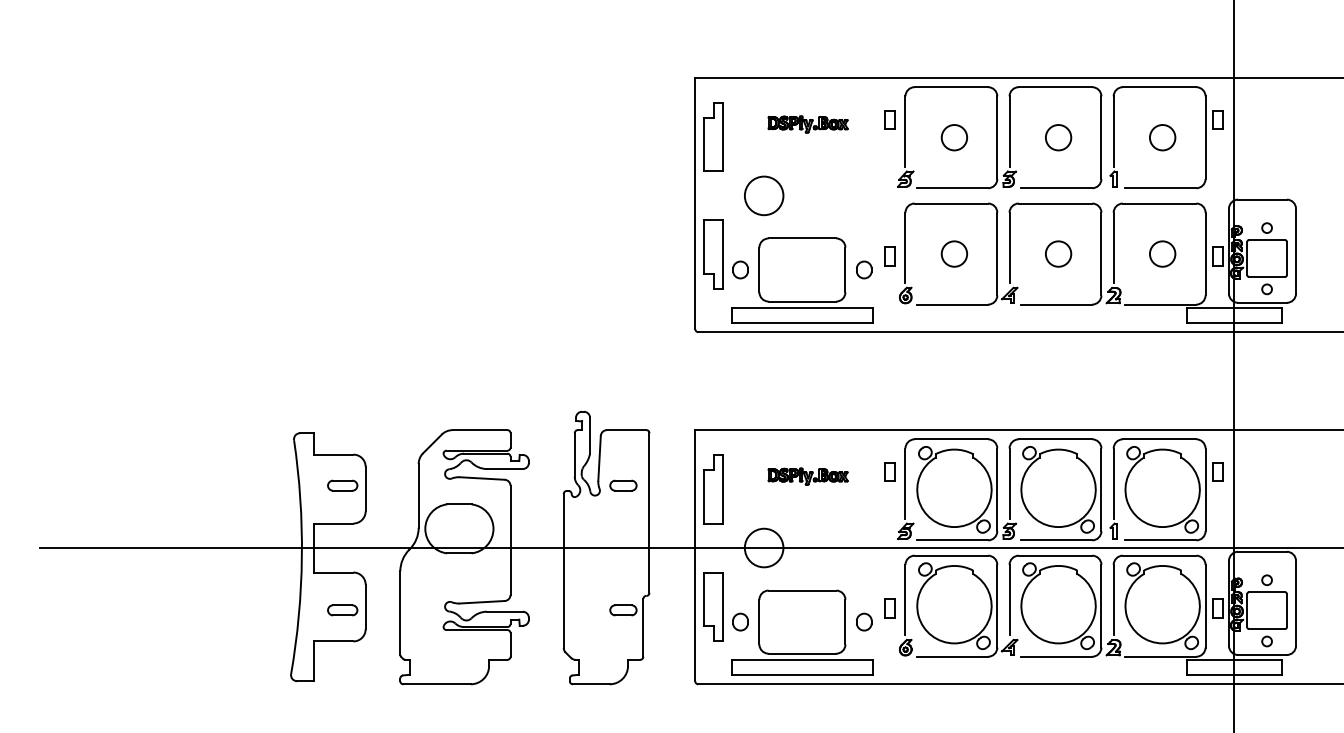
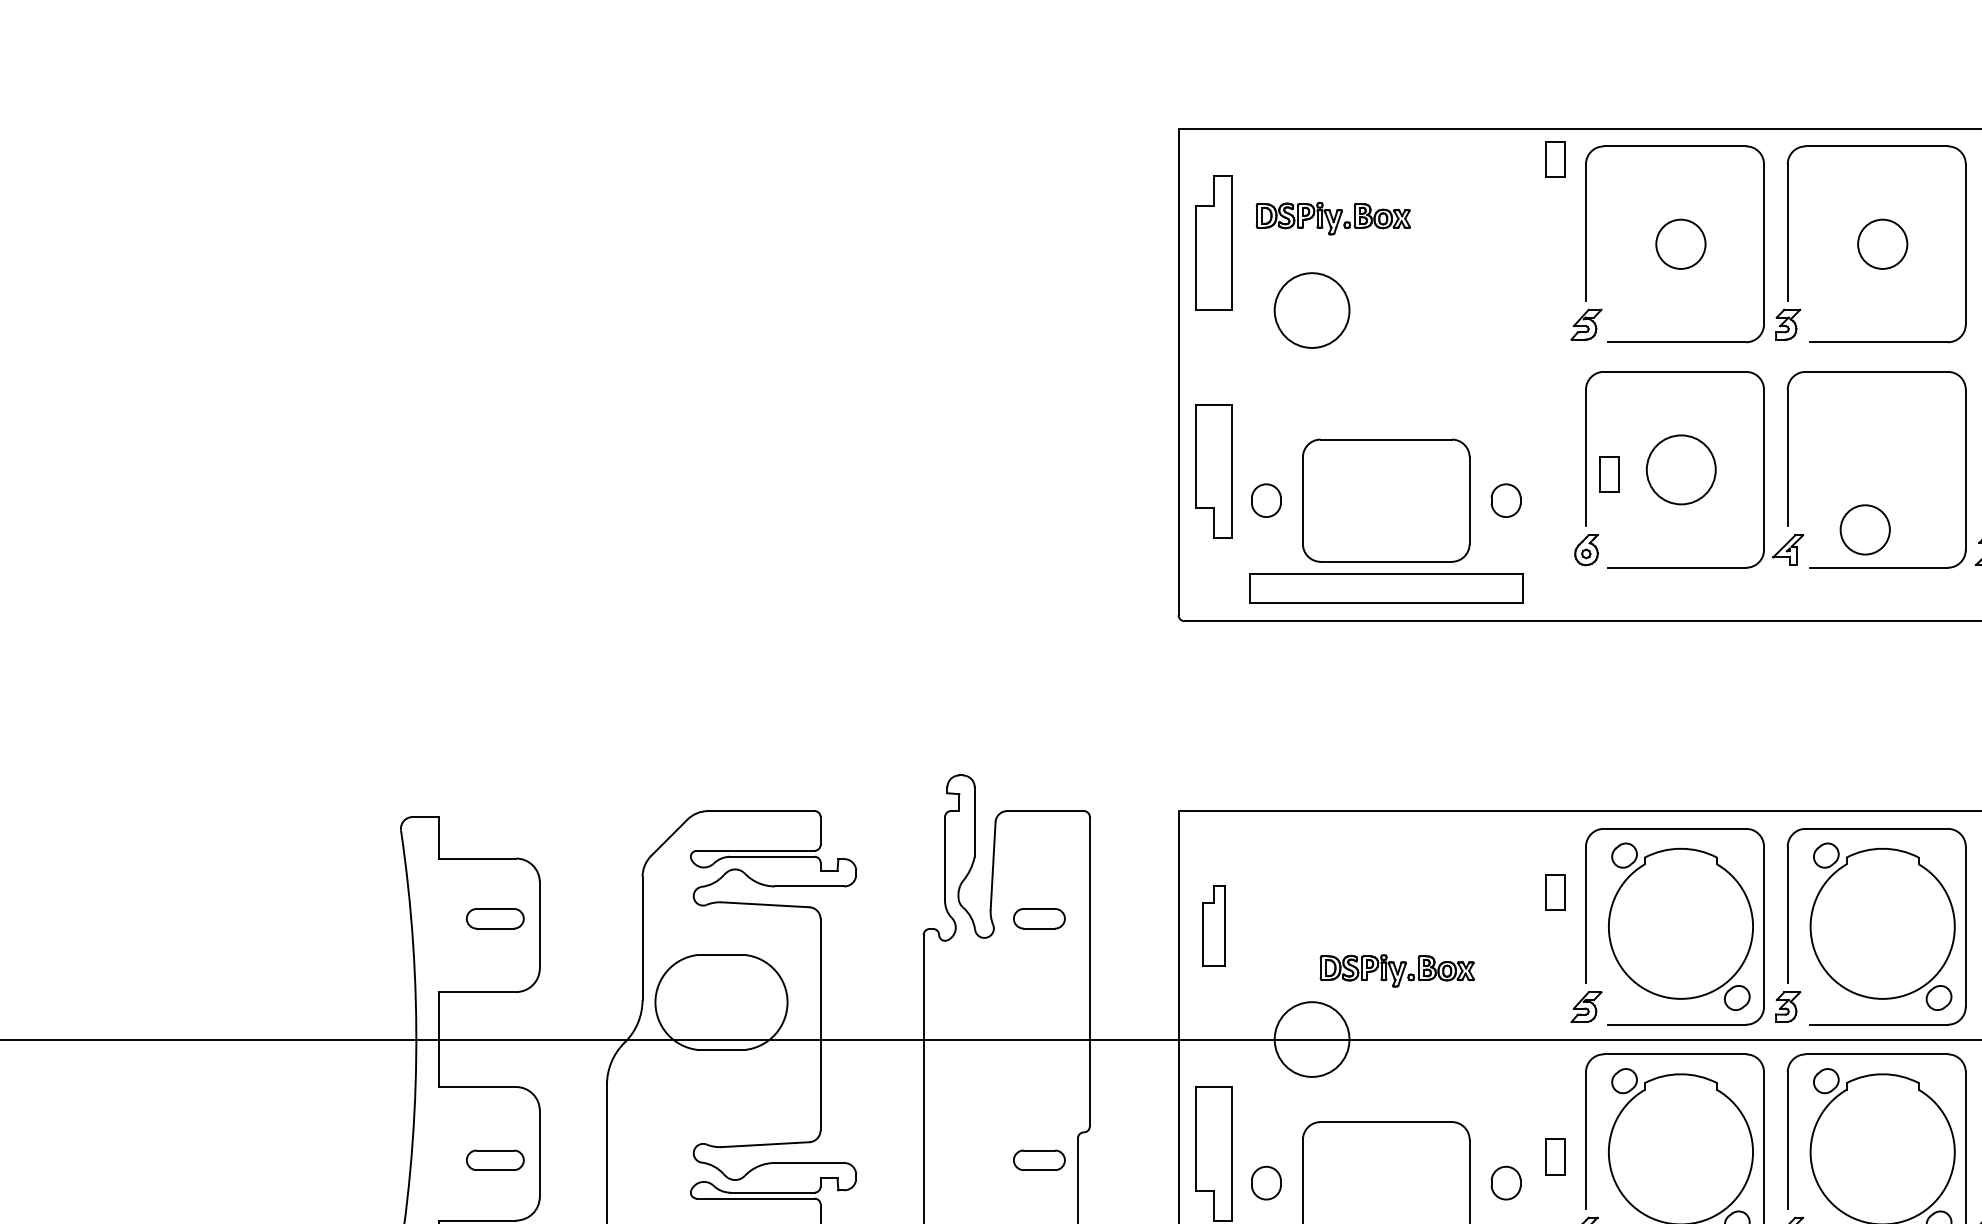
part: (889, 119) -> (1555, 158), moved
part: (807, 124) -> (1332, 218), moved
circle: (764, 195) -> (1312, 309), moved
circle: (953, 253) -> (1679, 468), size x1.4
circle: (1058, 253) -> (1865, 528), moved
part: (889, 256) -> (1609, 474), moved
part: (807, 476) -> (1396, 970), moved
part: (713, 489) -> (1213, 926), size x0.6

